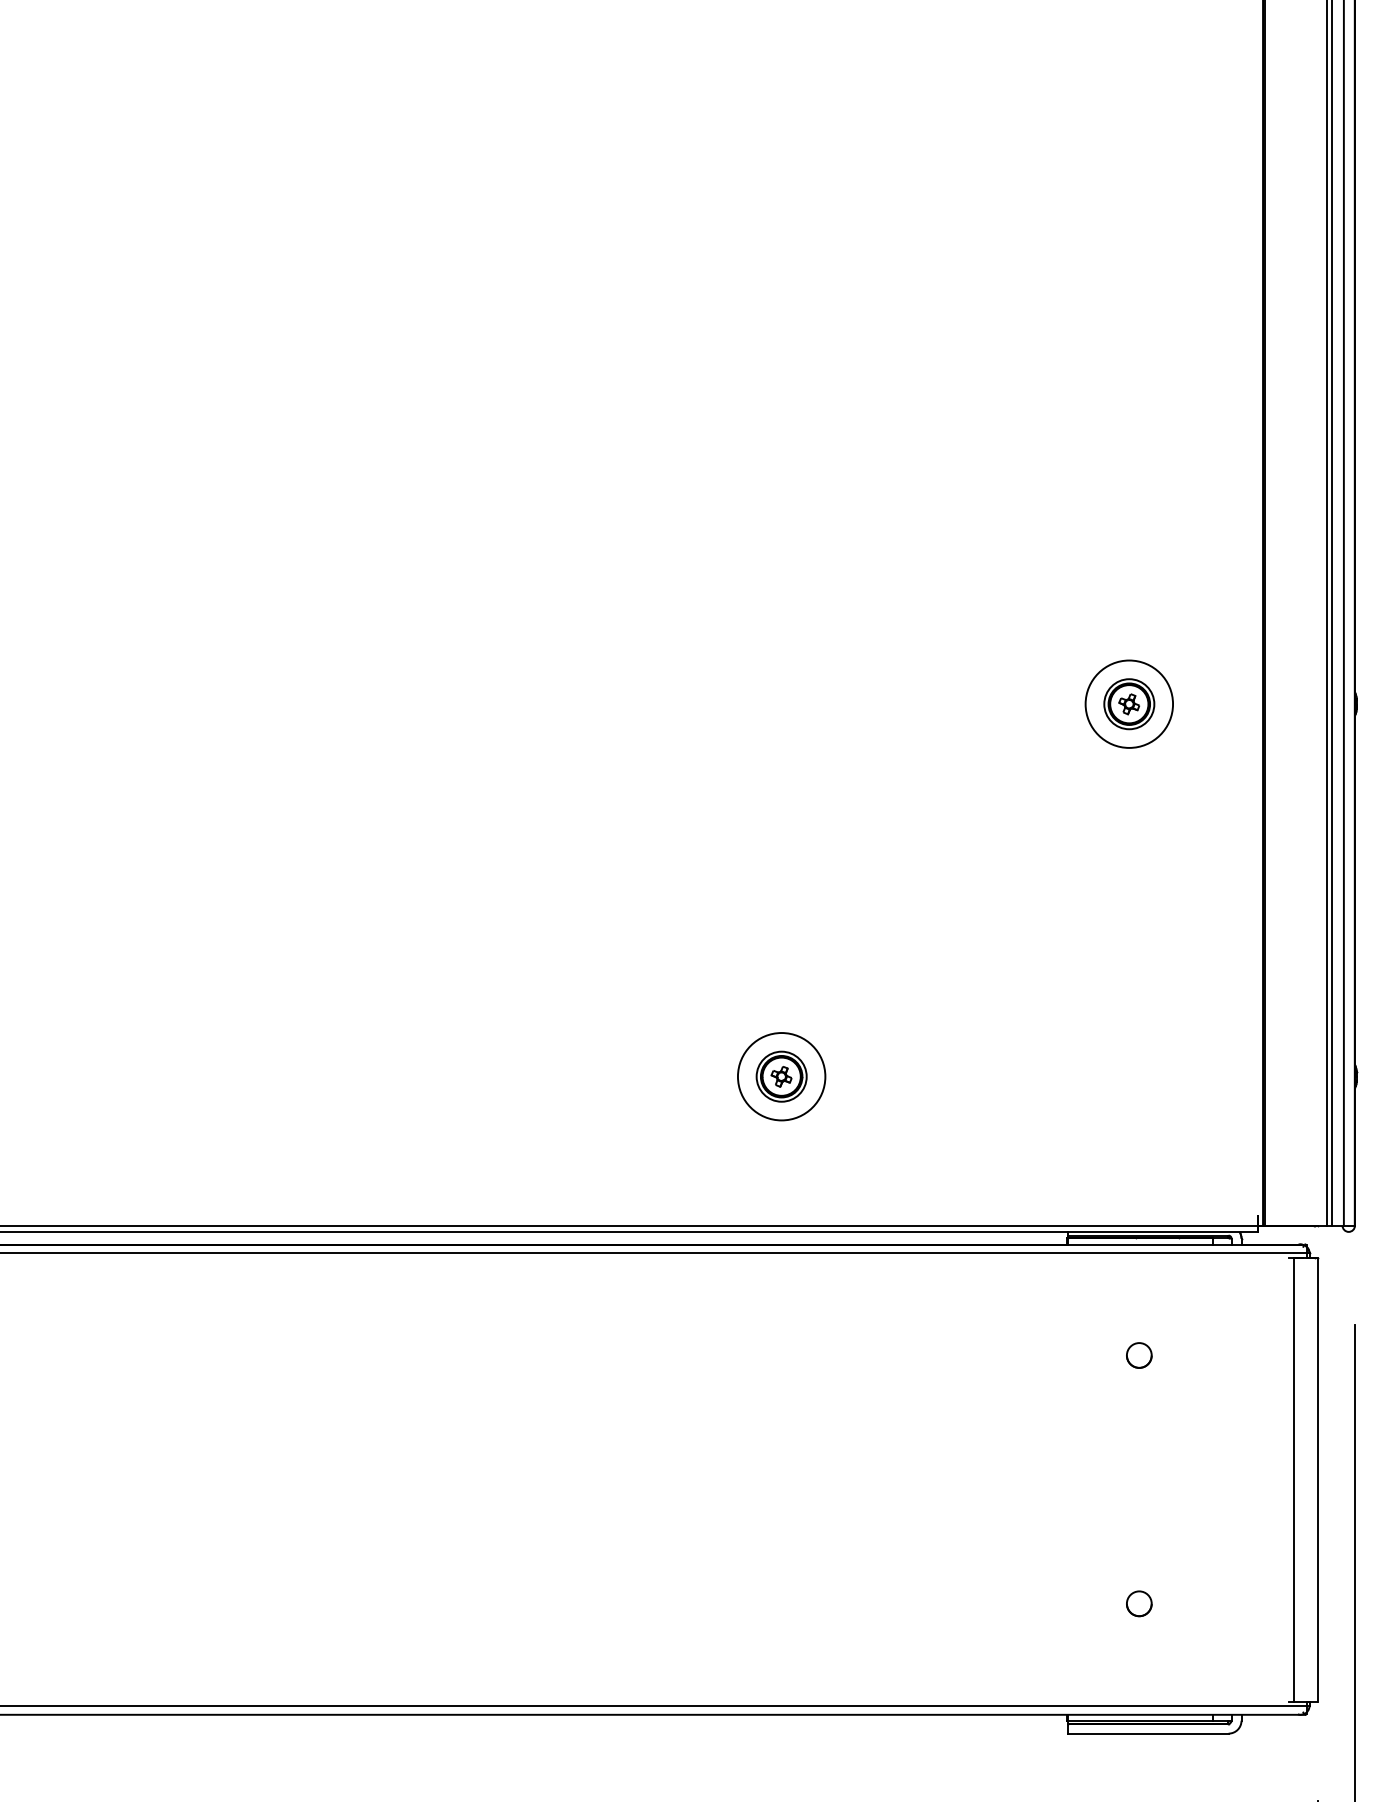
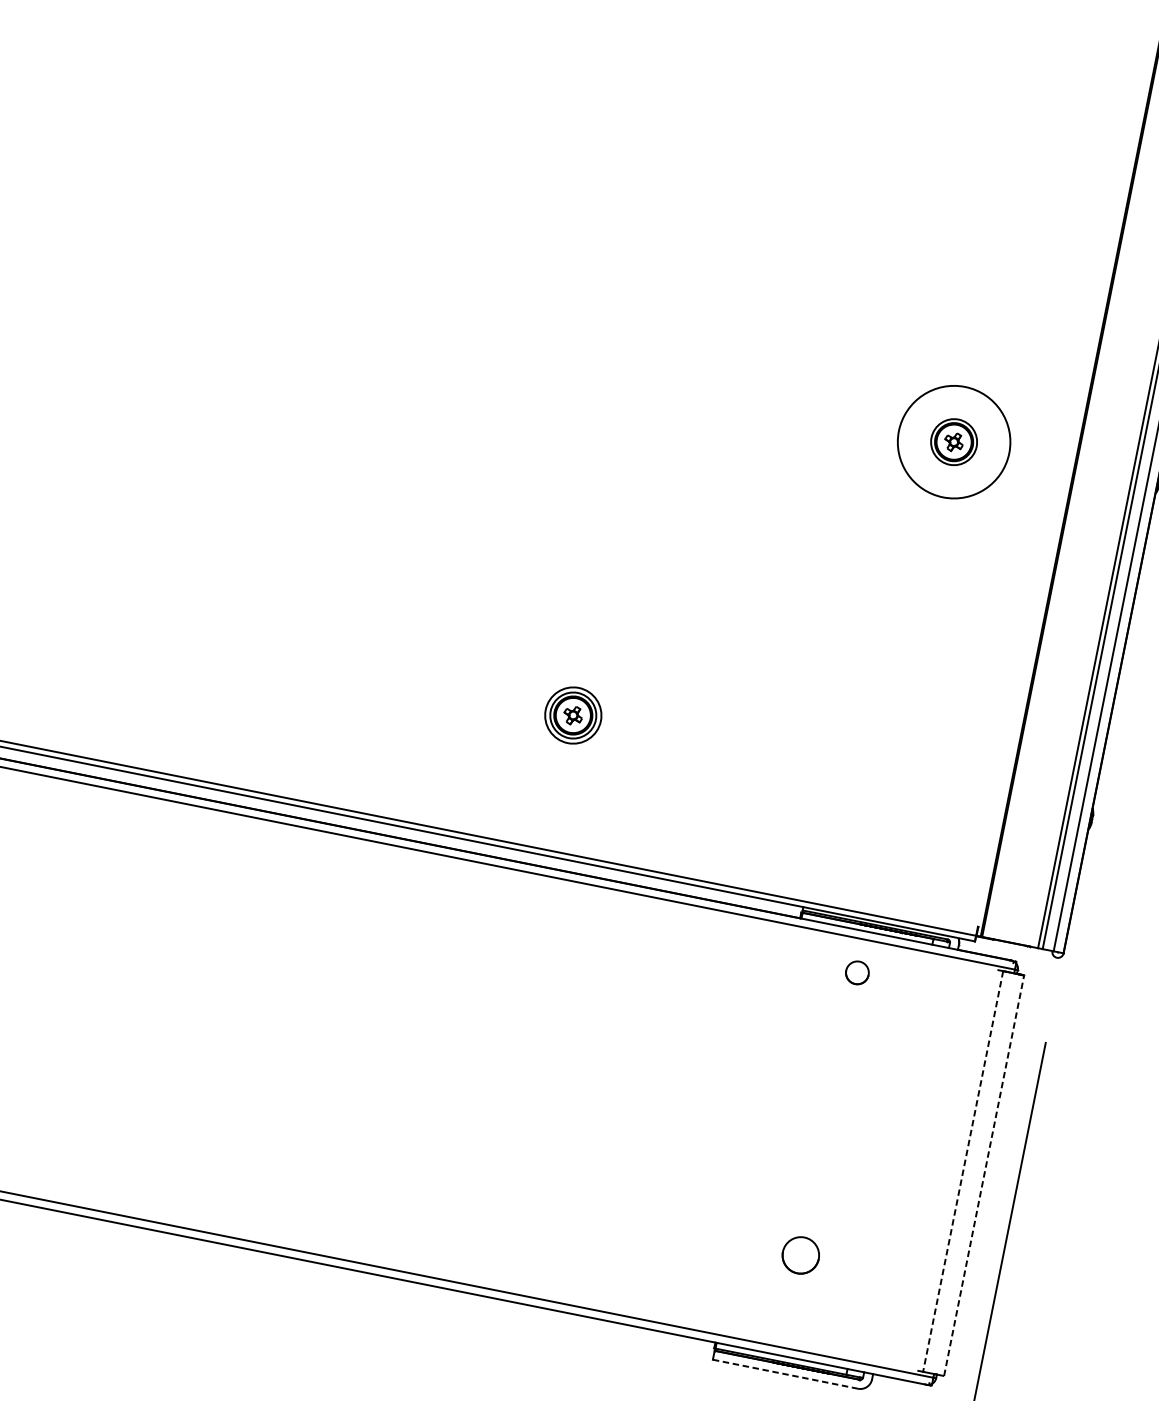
circle: (1129, 703) -> (954, 441), size x1.4
circle: (781, 1076) -> (573, 715), size x0.7
circle: (1139, 1355) -> (857, 972), moved
line: (1317, 1479) -> (984, 1175), solid -> dashed
line: (1294, 1480) -> (963, 1172), solid -> dashed
part: (1139, 1603) -> (801, 1255), size x1.6
line: (1147, 1733) -> (784, 1374), solid -> dashed

